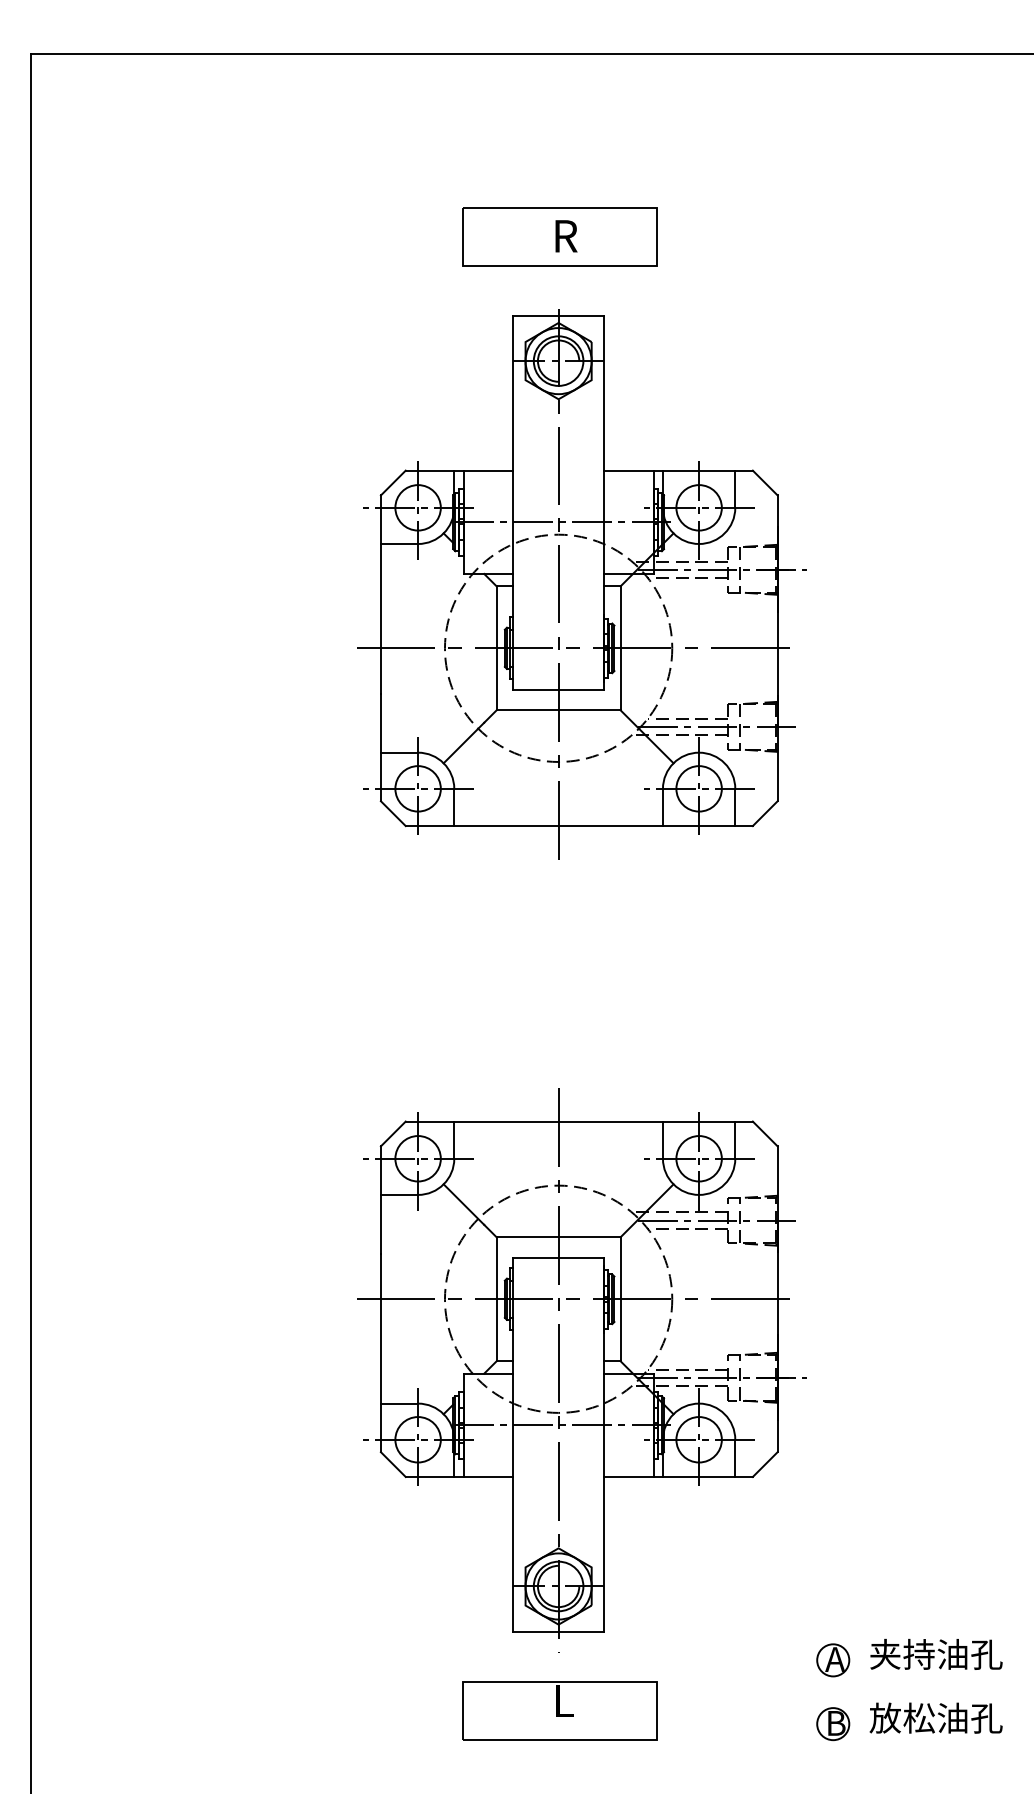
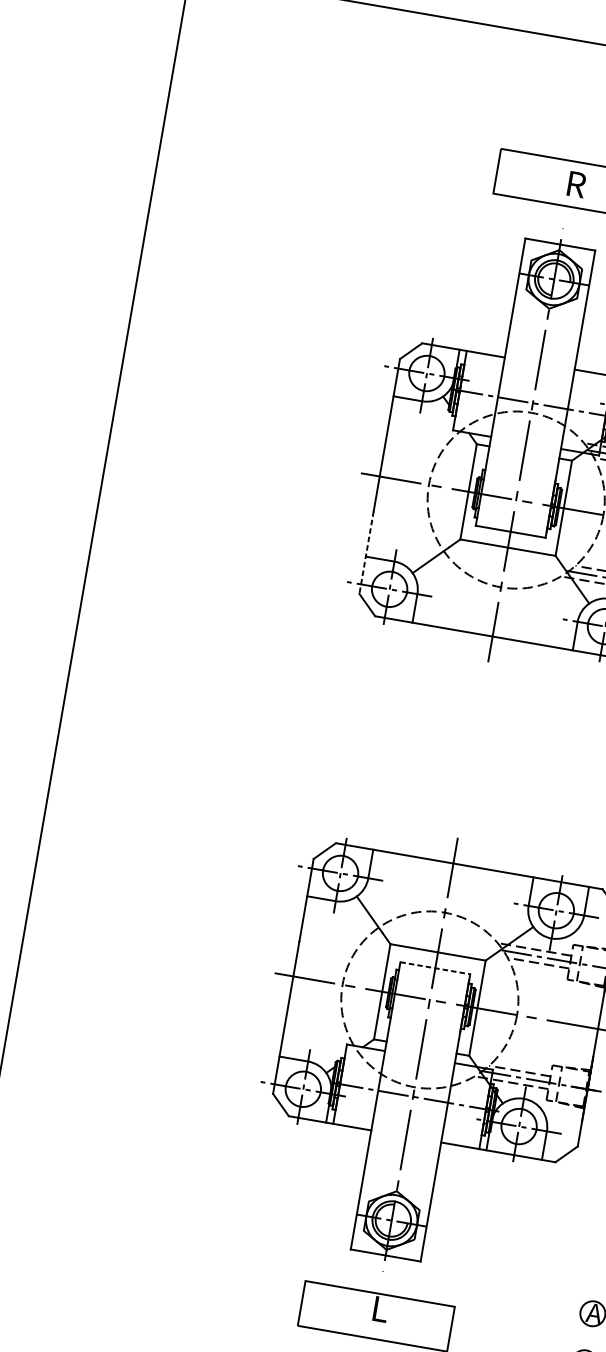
line: (380, 747) -> (366, 552), solid -> dashed
line: (559, 1257) -> (436, 968), solid -> dashed

